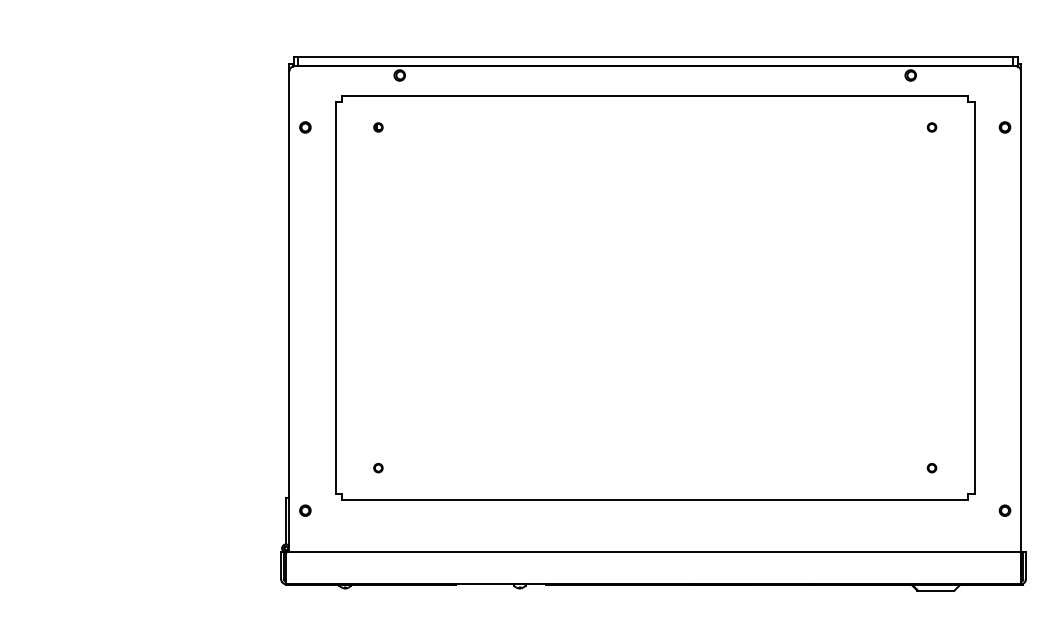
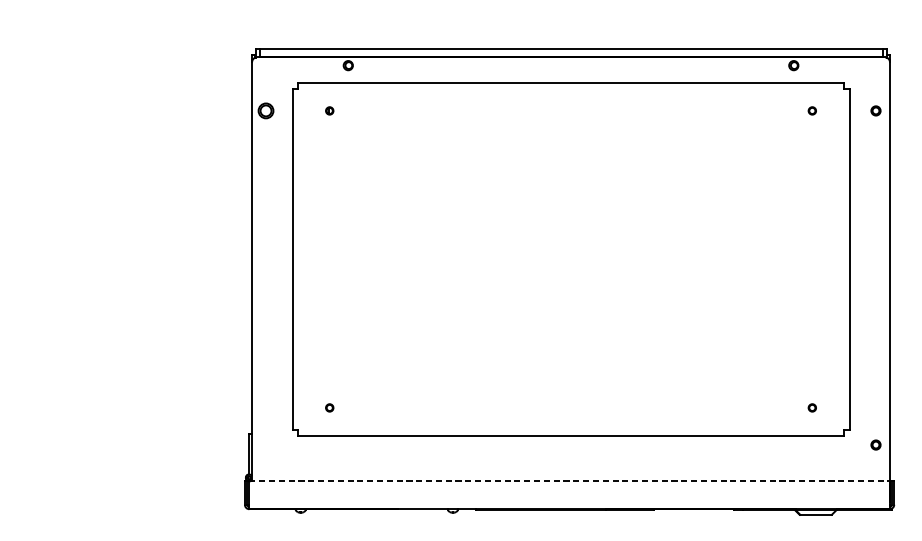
part: (305, 127) -> (266, 110), size x1.6
part: (305, 510) -> (266, 444), removed
line: (654, 552) -> (570, 481), solid -> dashed

